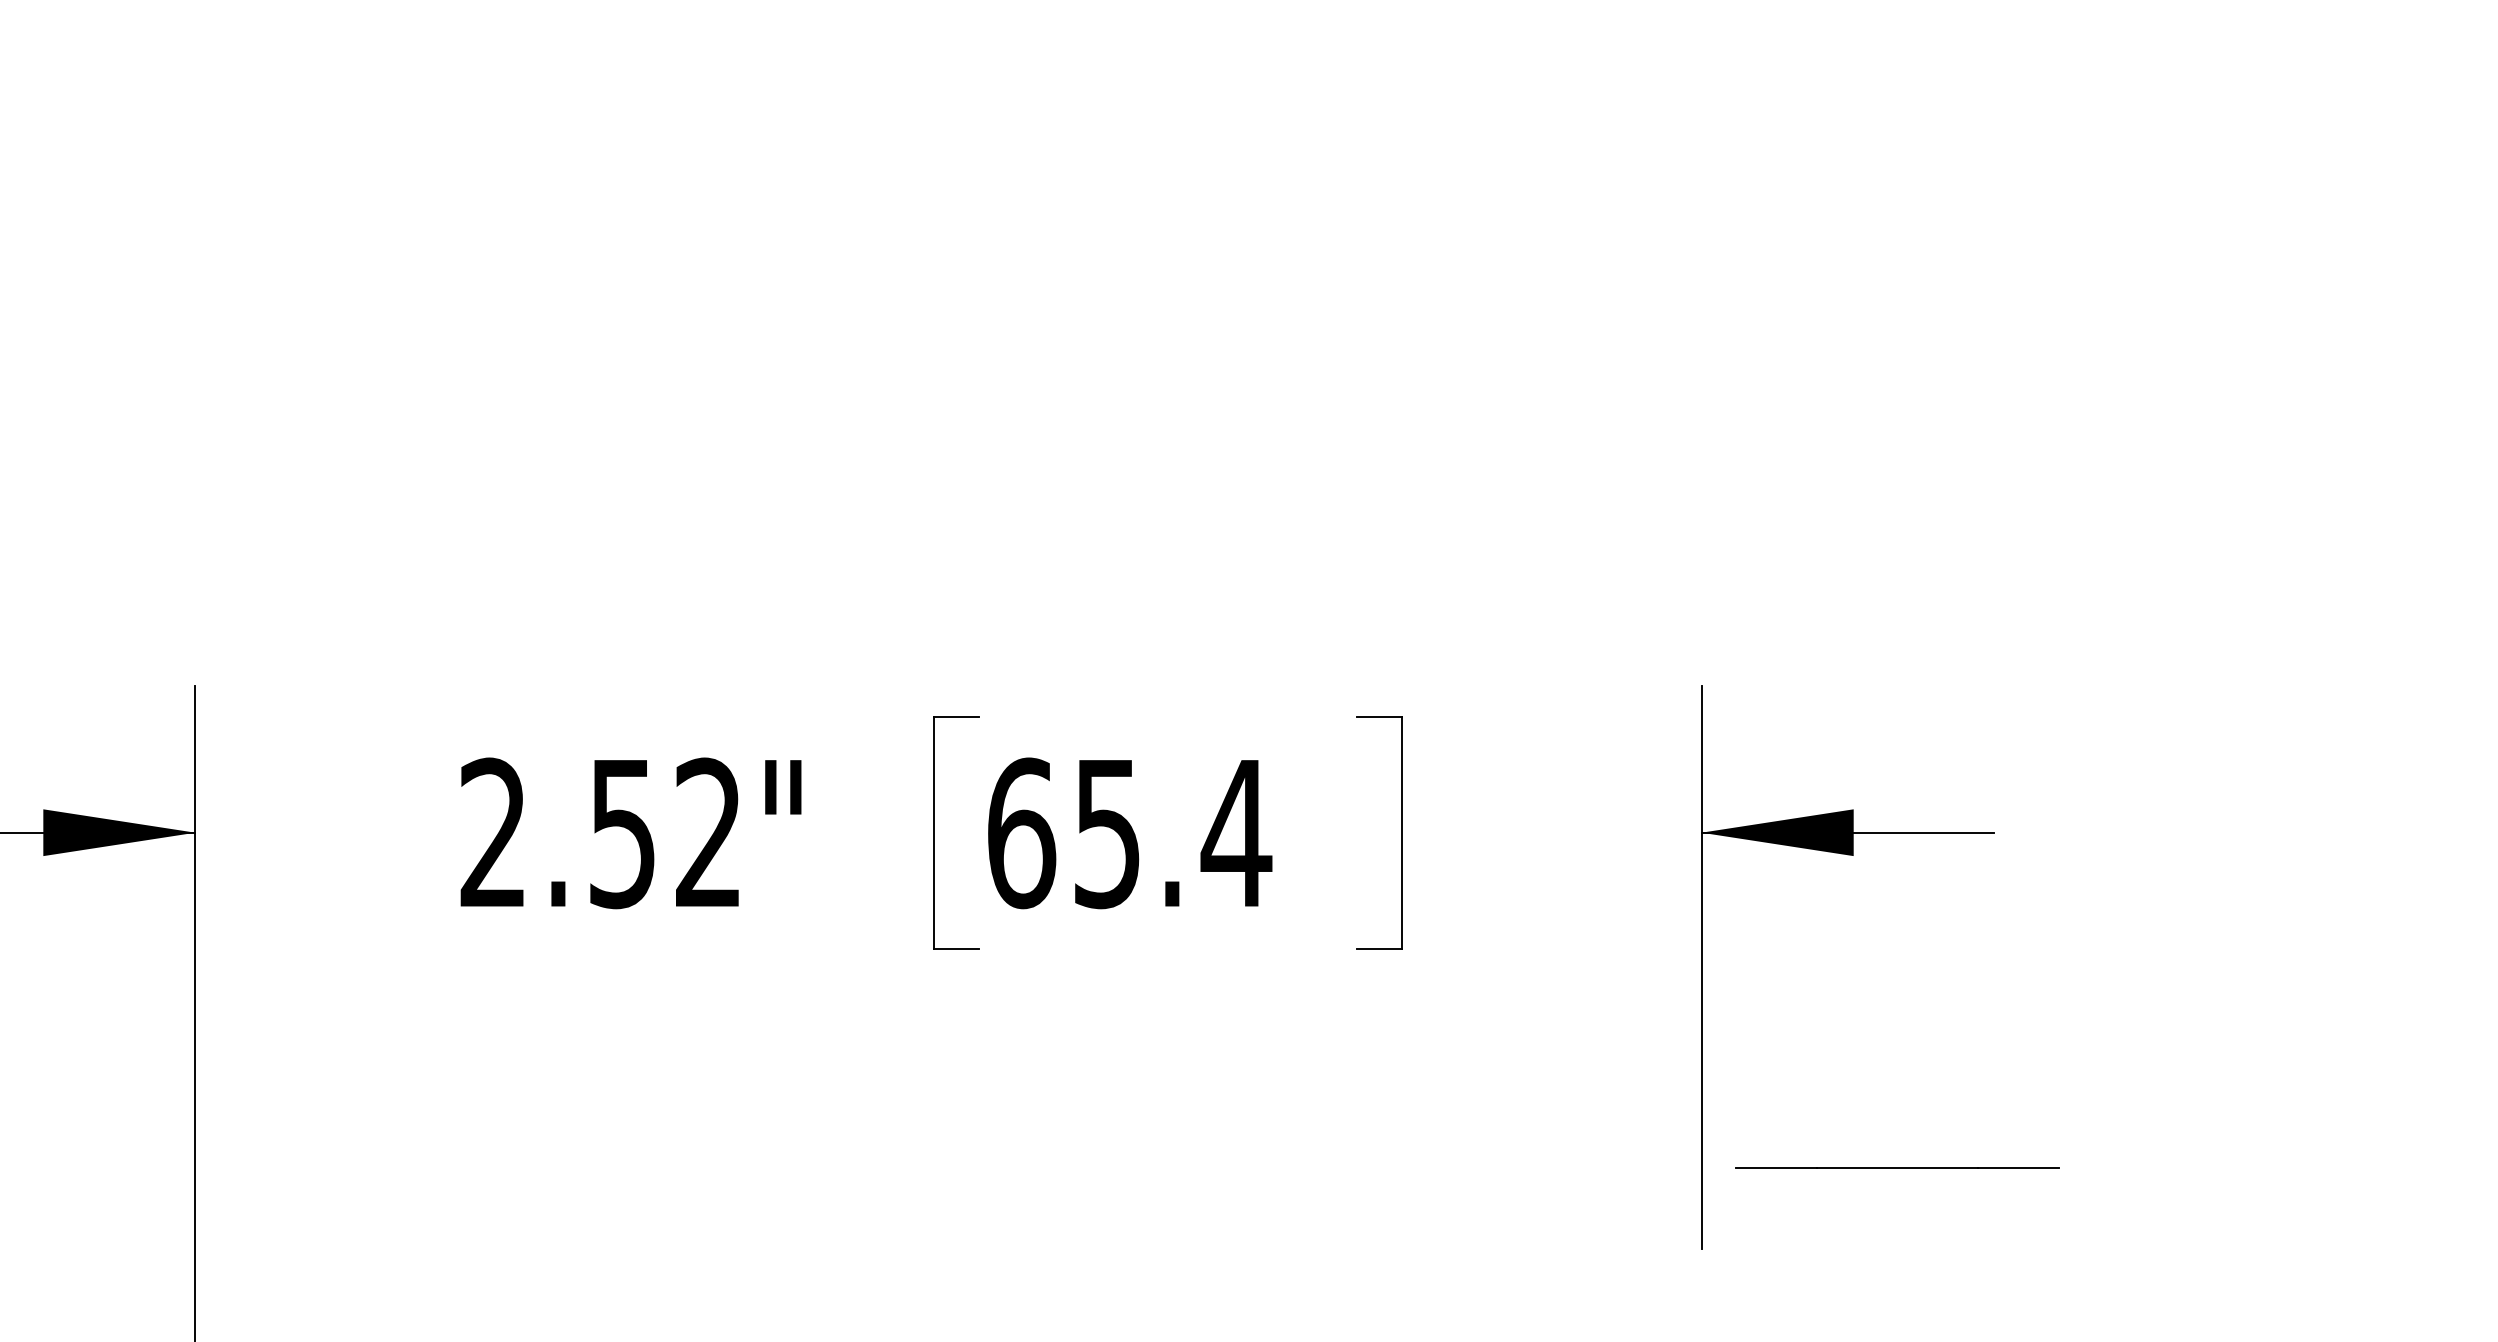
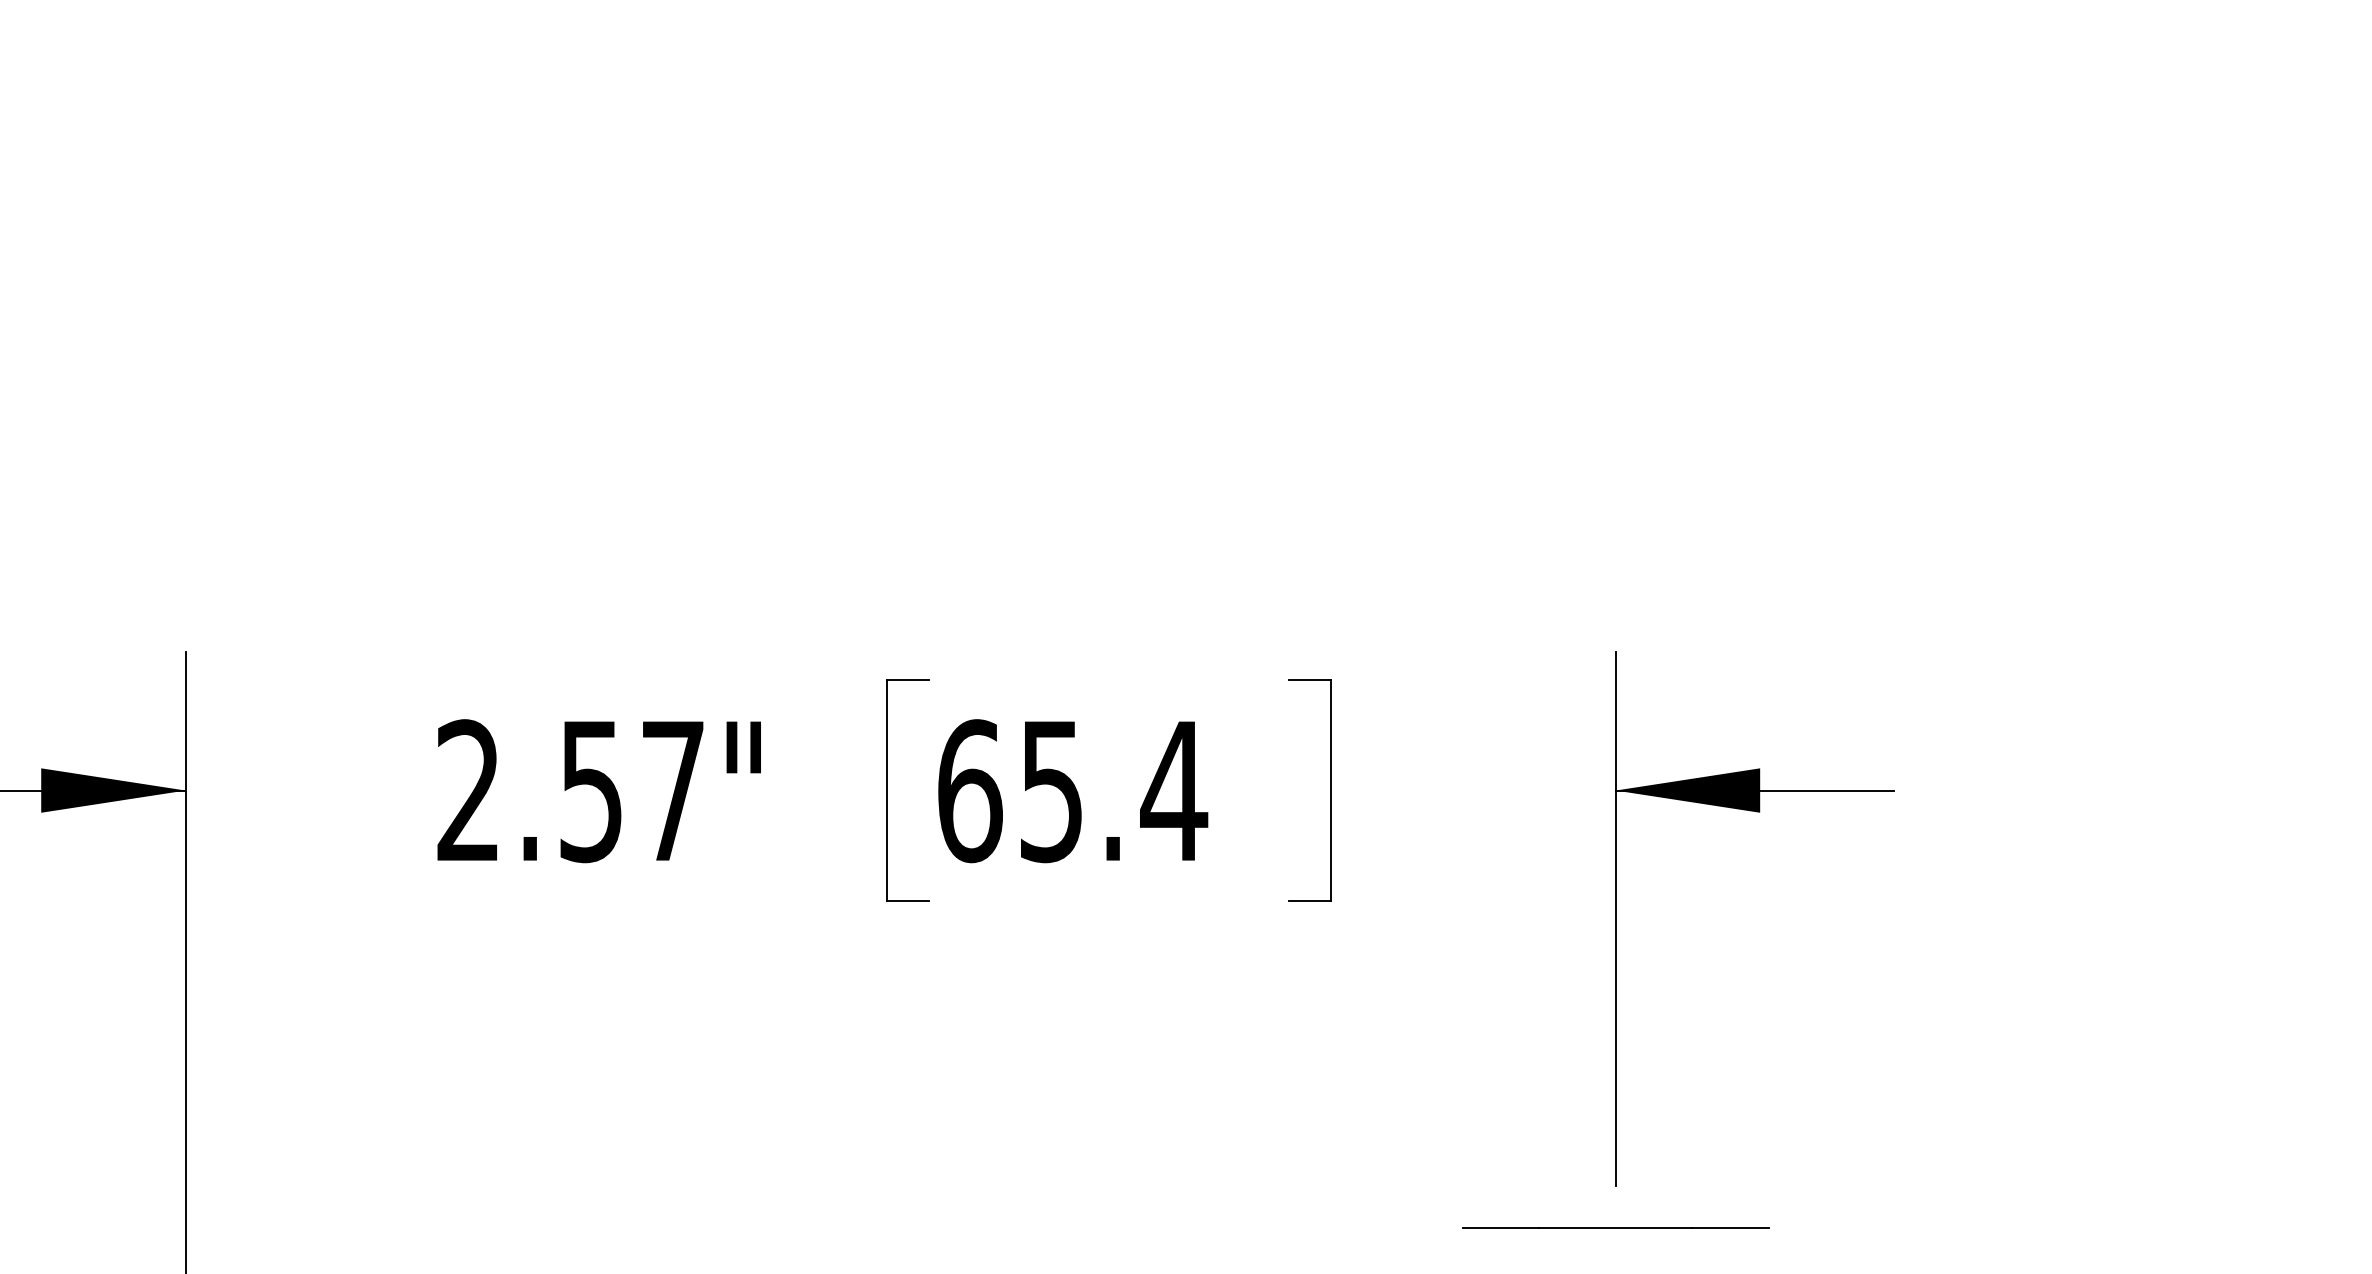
text: (708, 831) -> (672, 789), 2.52" -> 2.57"
line: (1897, 1167) -> (1615, 1227), moved

